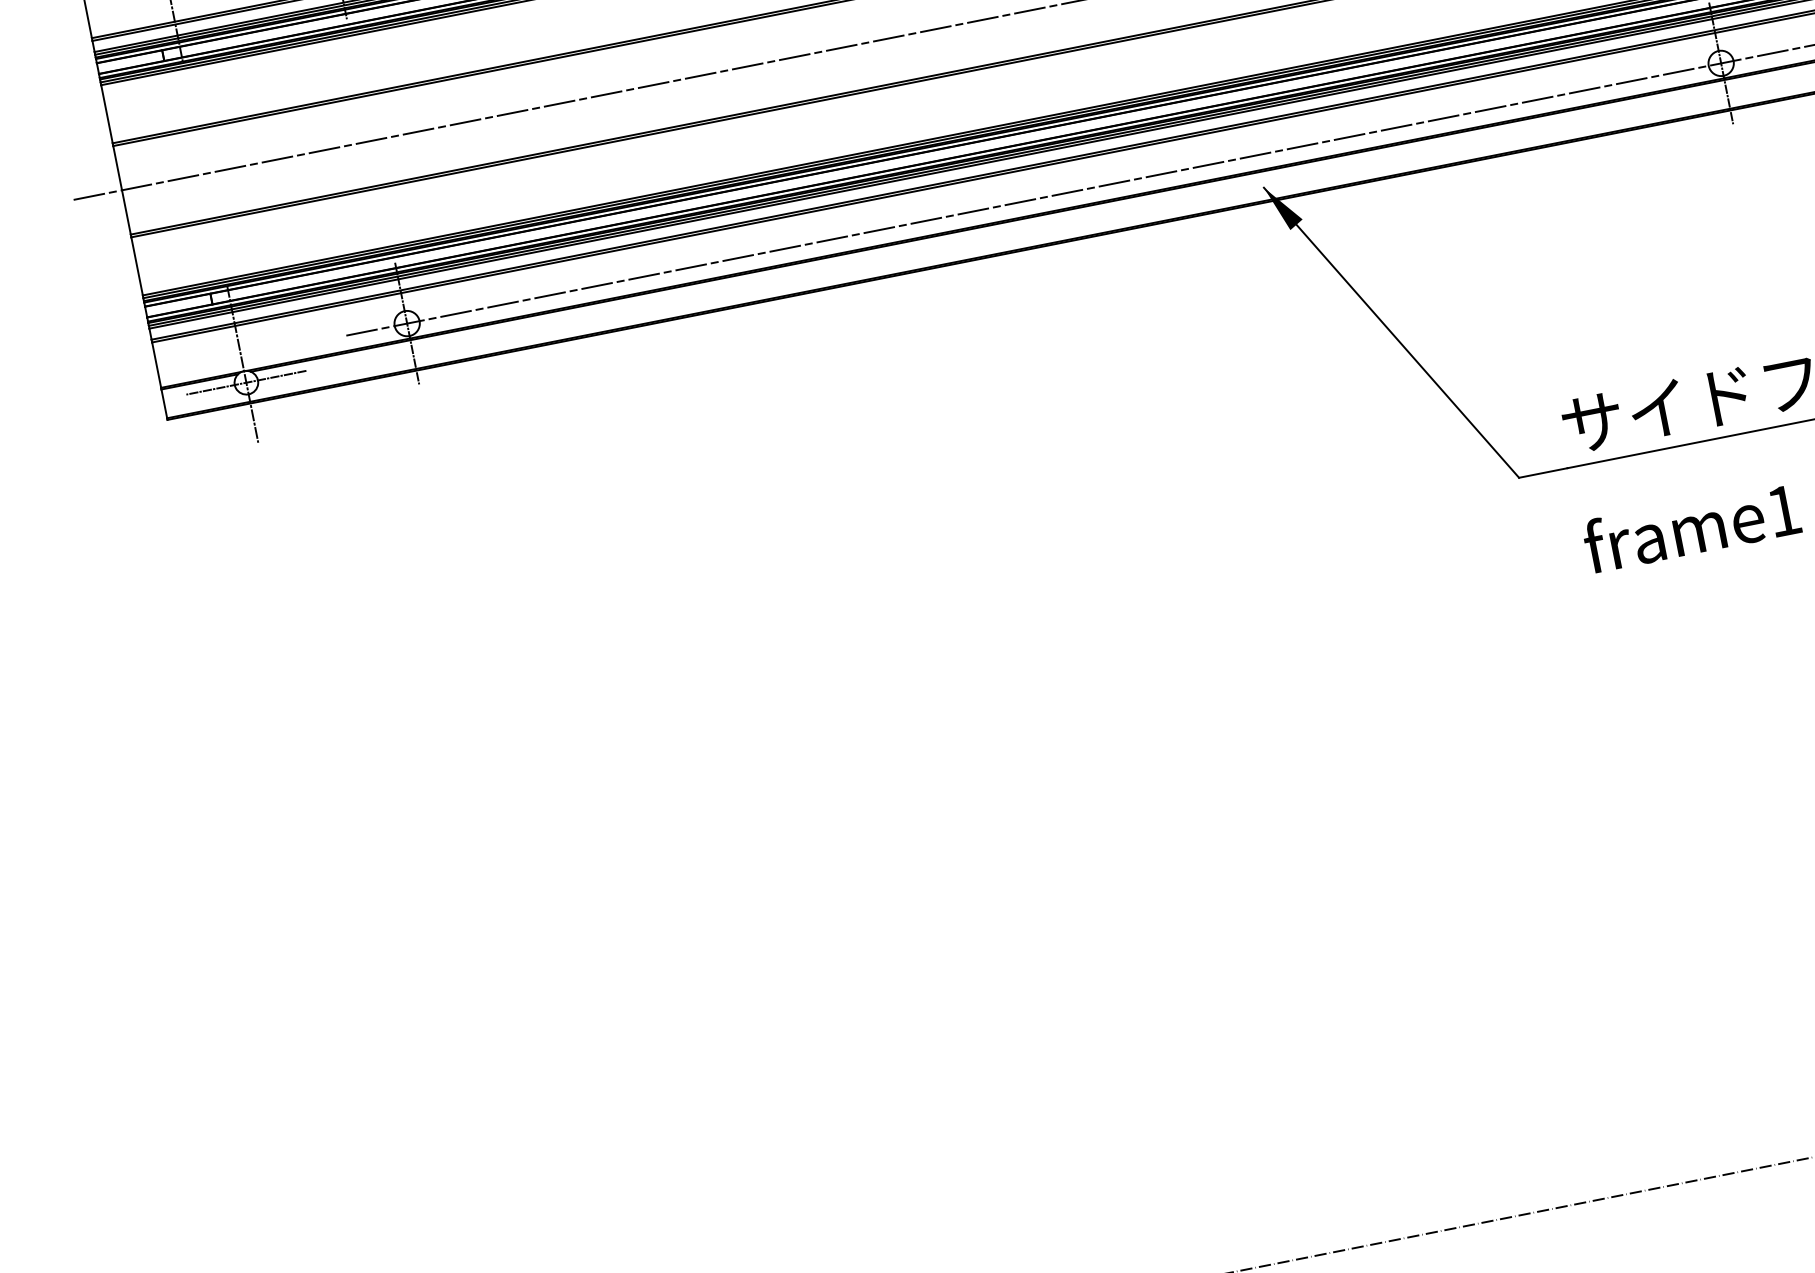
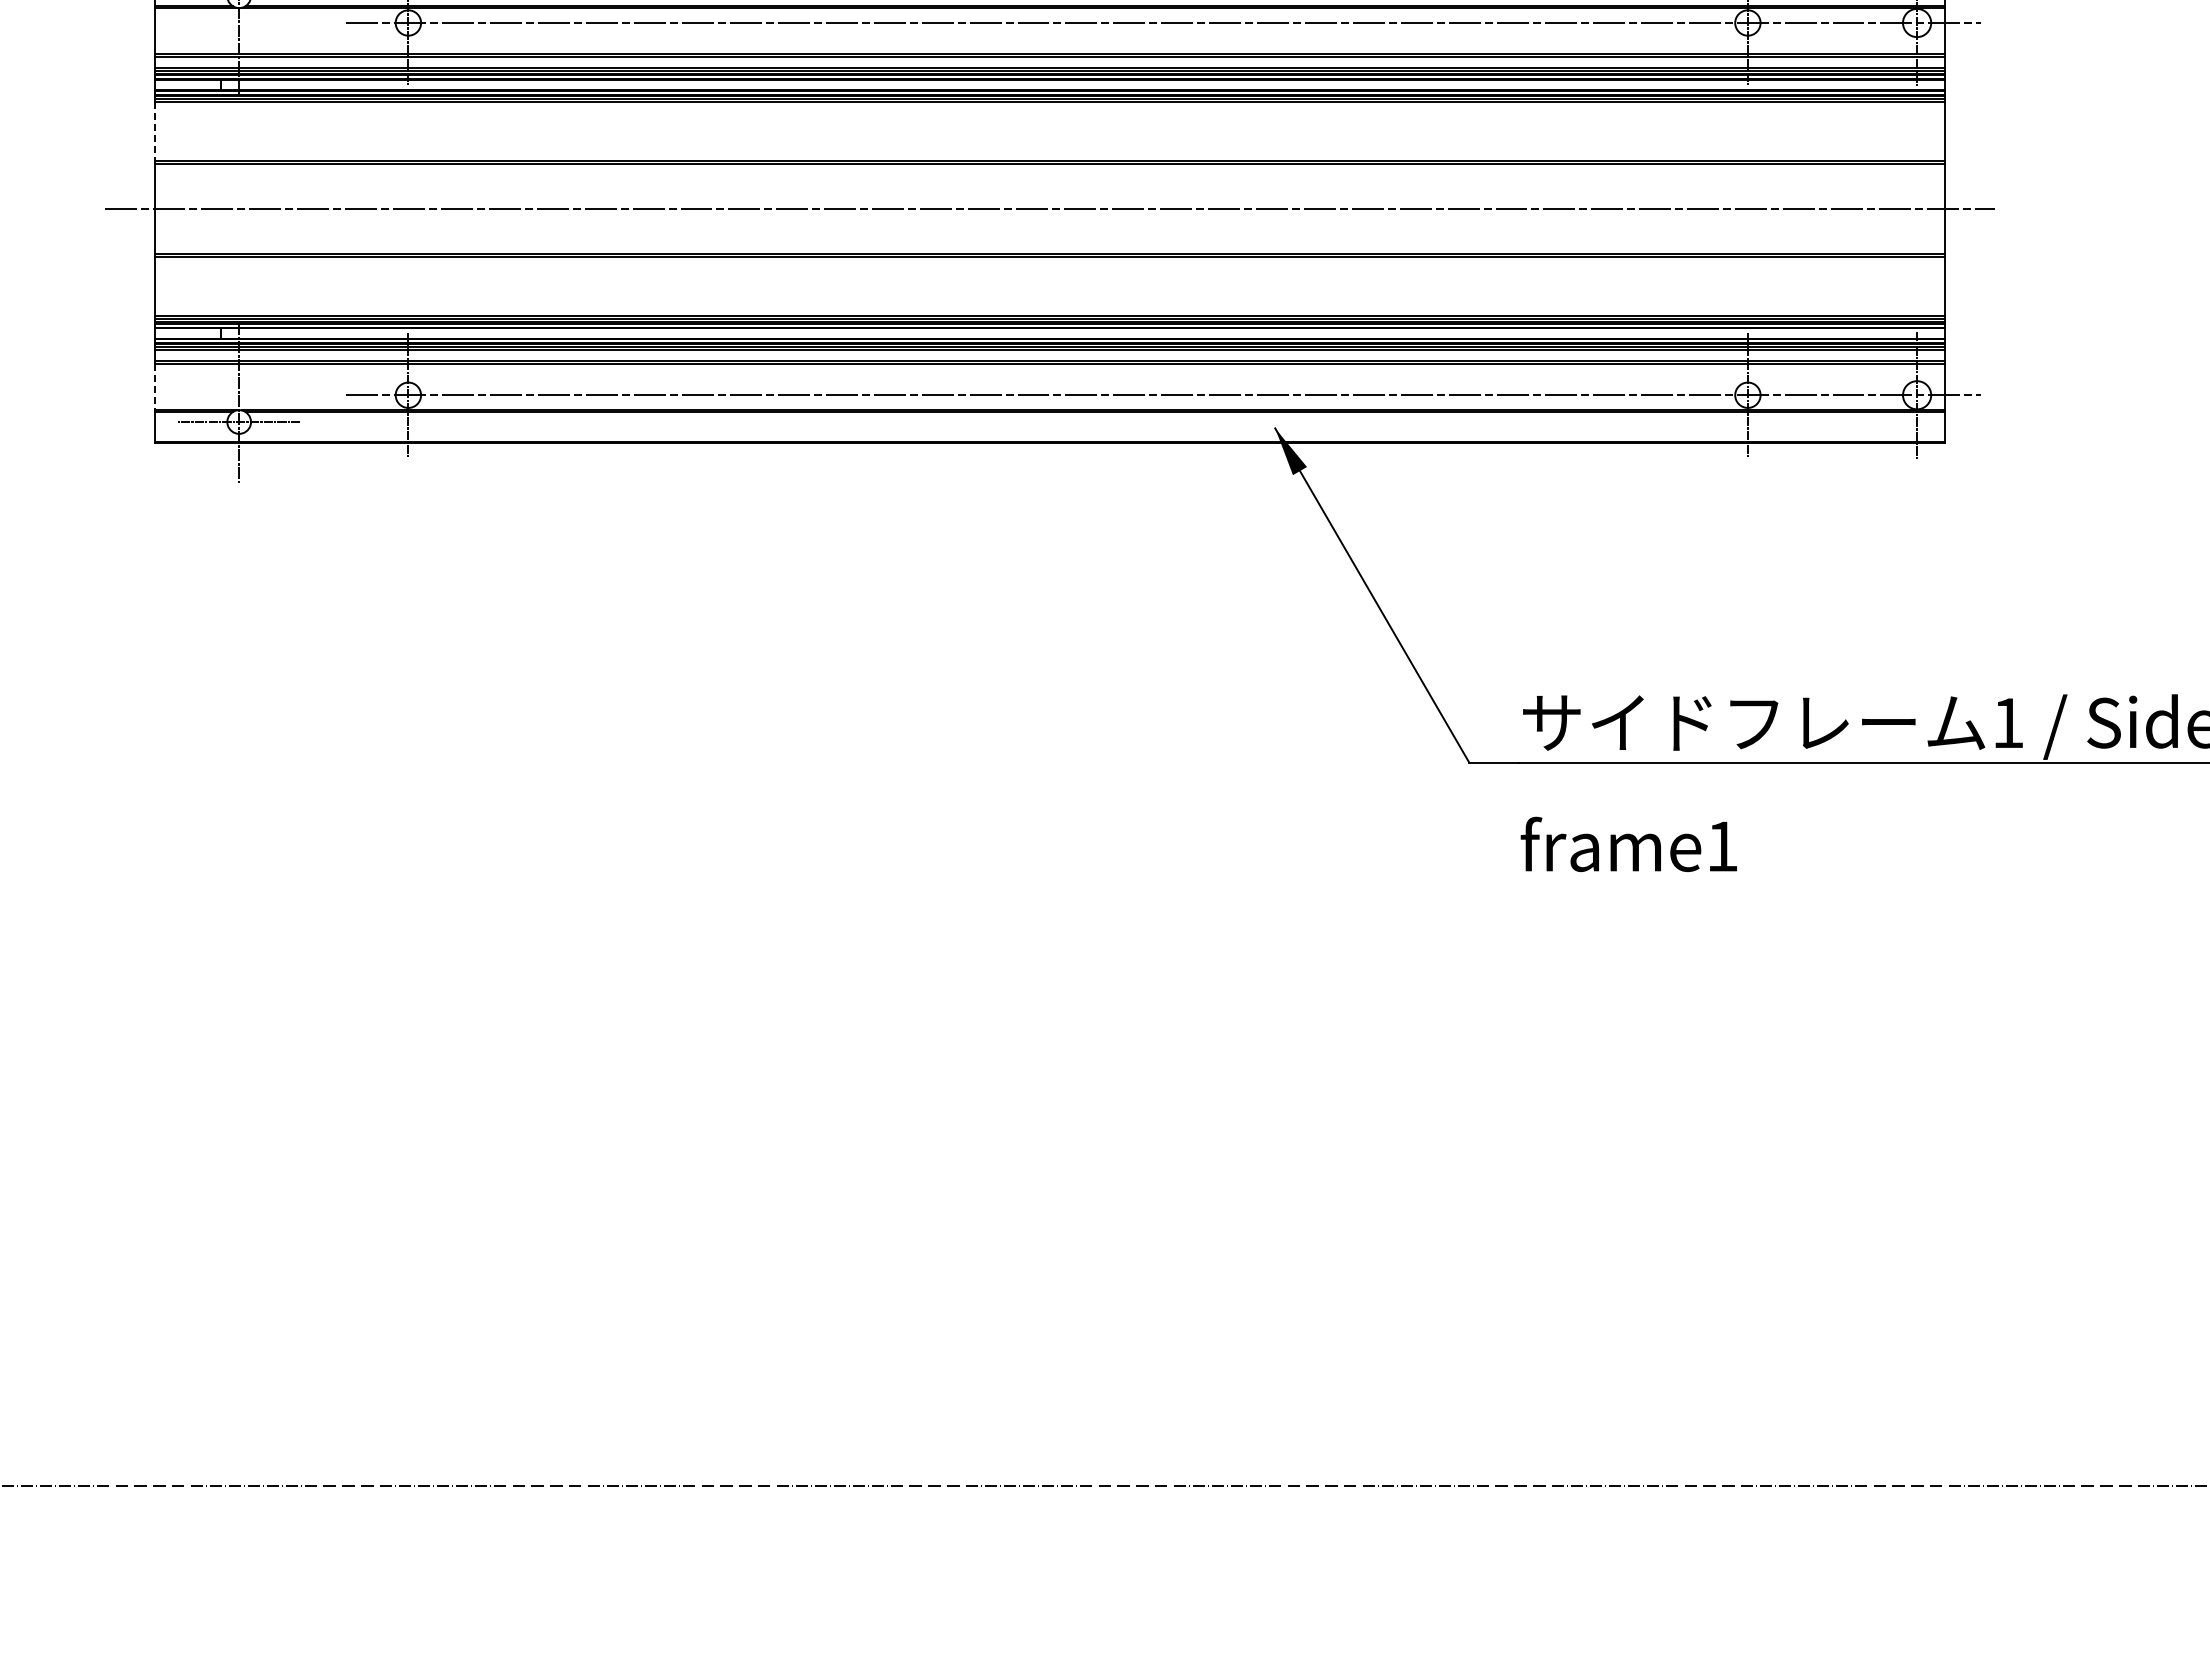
line: (106, 114) -> (154, 131), solid -> dashed
line: (156, 365) -> (154, 387), solid -> dashed

